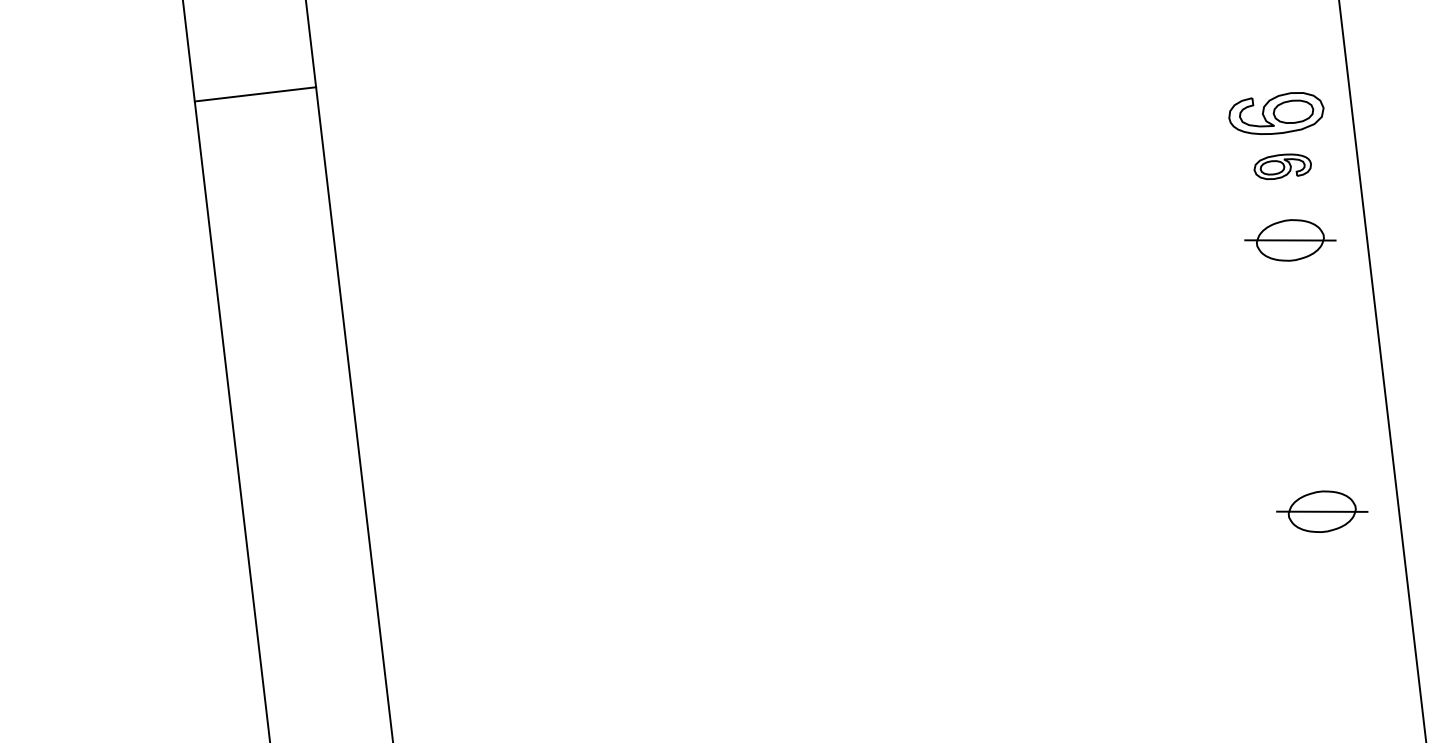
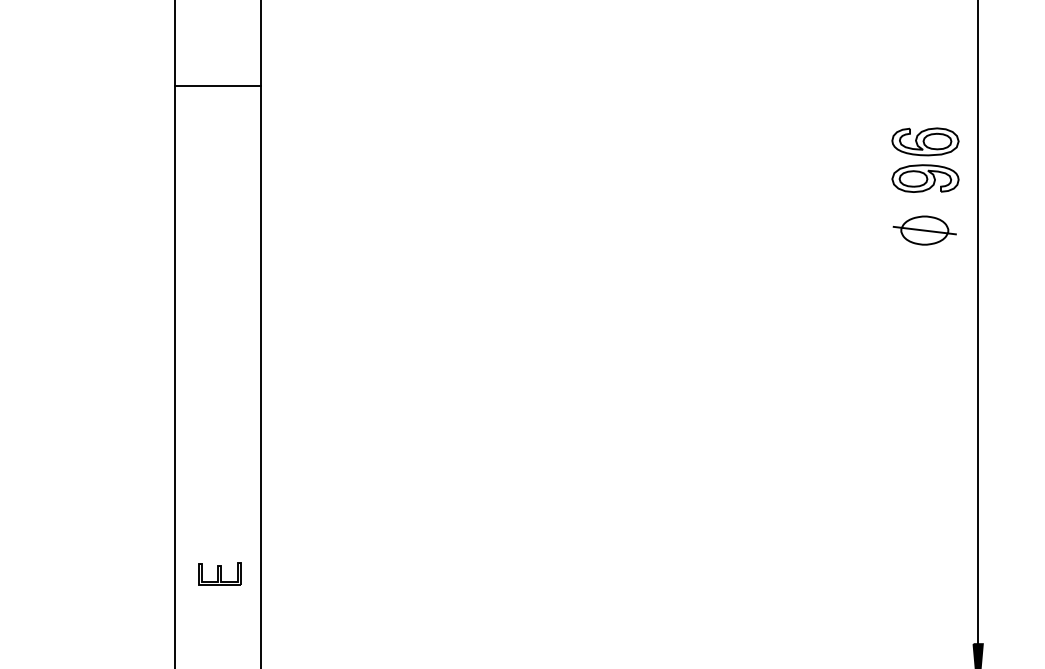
line: (254, 94) -> (217, 85), moved
part: (1282, 166) -> (925, 178), size x1.67
part: (1321, 511) -> (924, 421), removed

